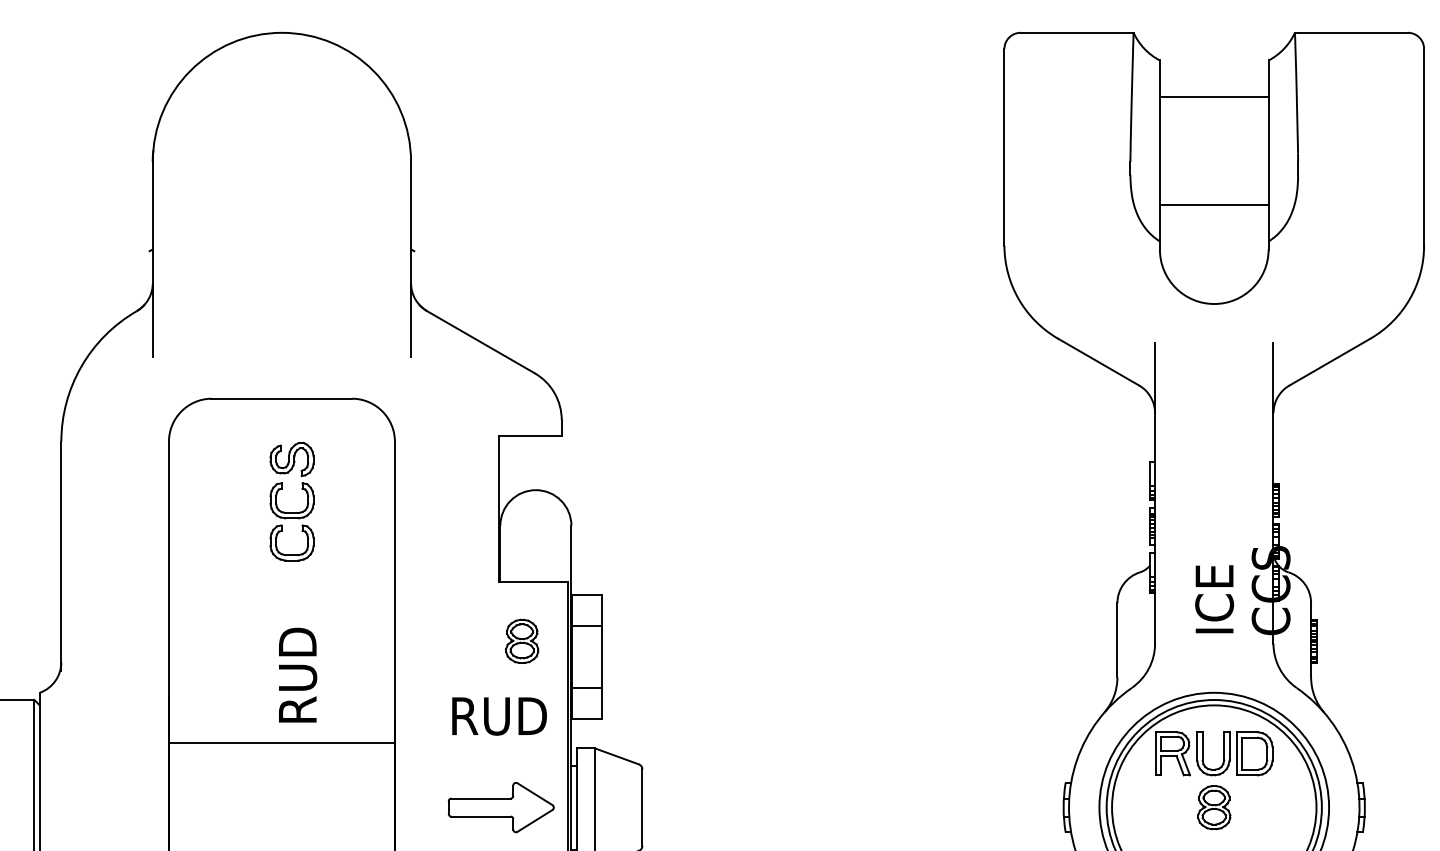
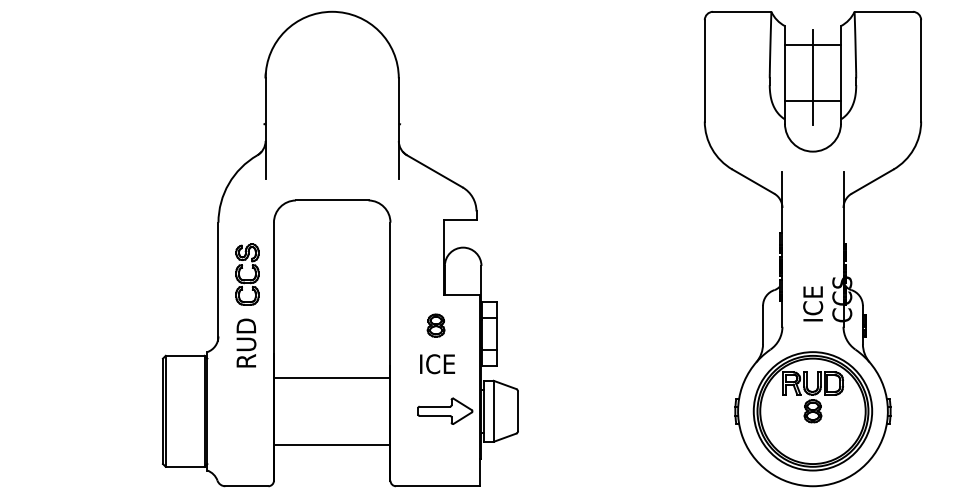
line: (1213, 158) -> (812, 76), added
part: (292, 501) -> (247, 274), moved
part: (521, 641) -> (435, 325), moved
text: (297, 674) -> (246, 342), moved
text: (501, 716) -> (445, 364), RUD -> ICE

